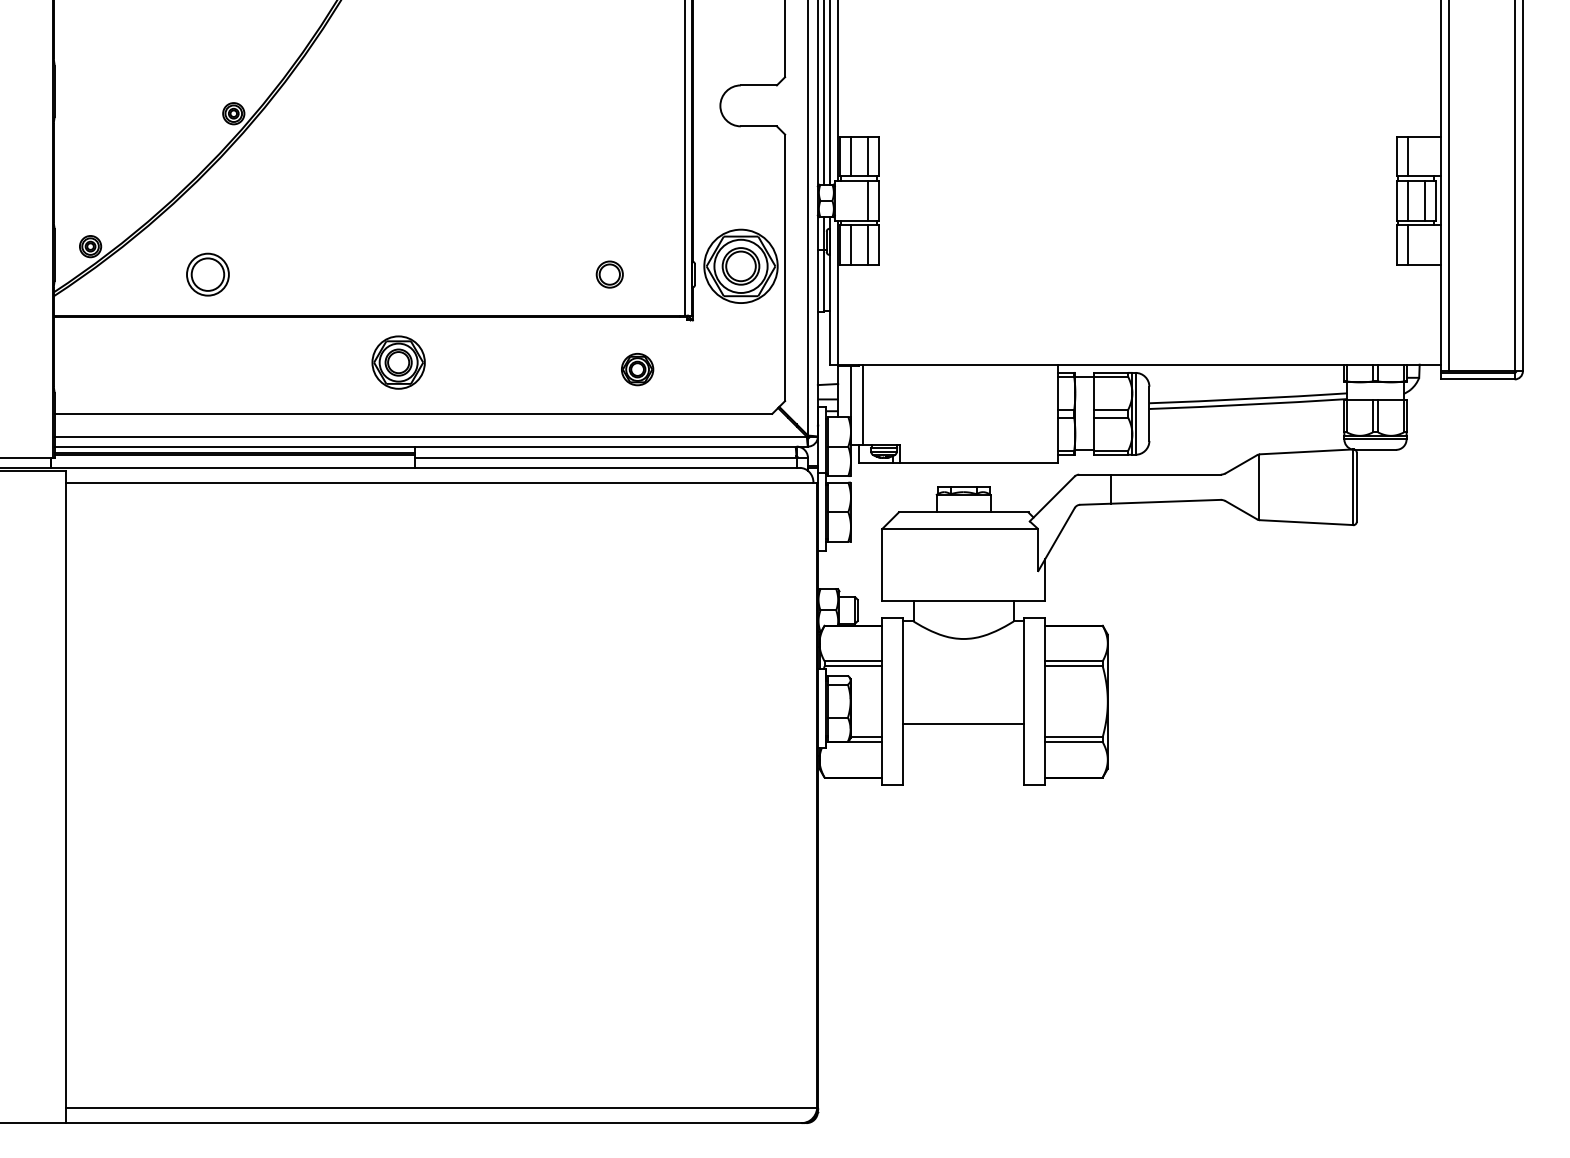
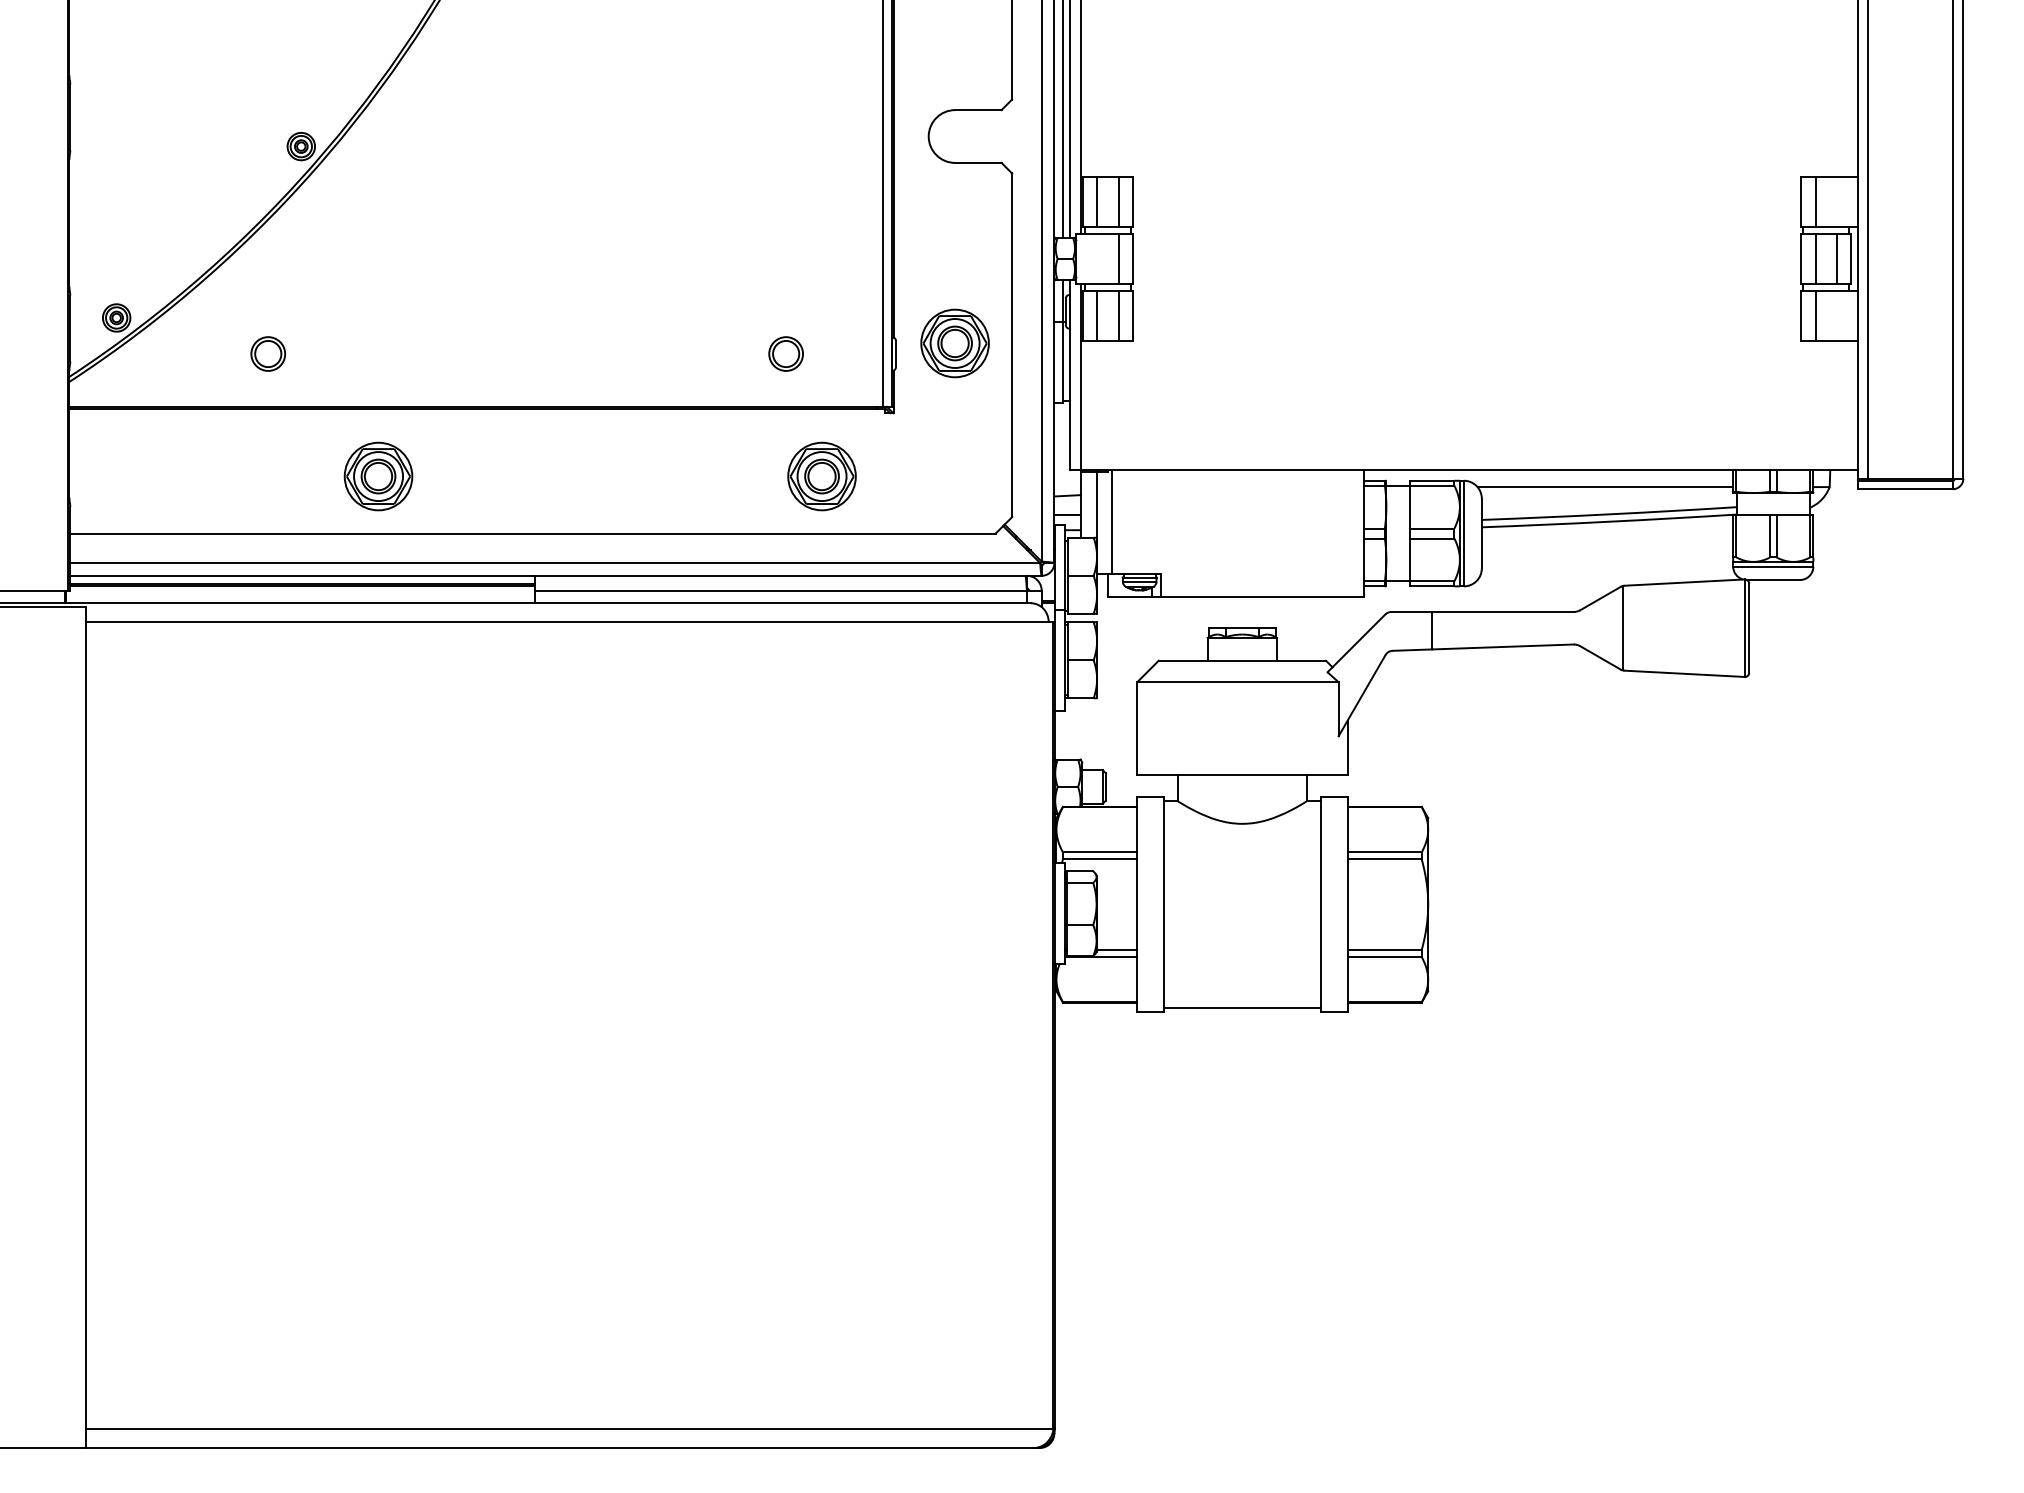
part: (740, 266) -> (954, 343), size x0.71
part: (208, 274) -> (268, 353), size x0.62
part: (398, 362) -> (378, 476), moved
part: (637, 369) -> (821, 476), size x1.67
line: (1245, 377) -> (1605, 486), added
line: (963, 723) -> (1242, 1007), moved

